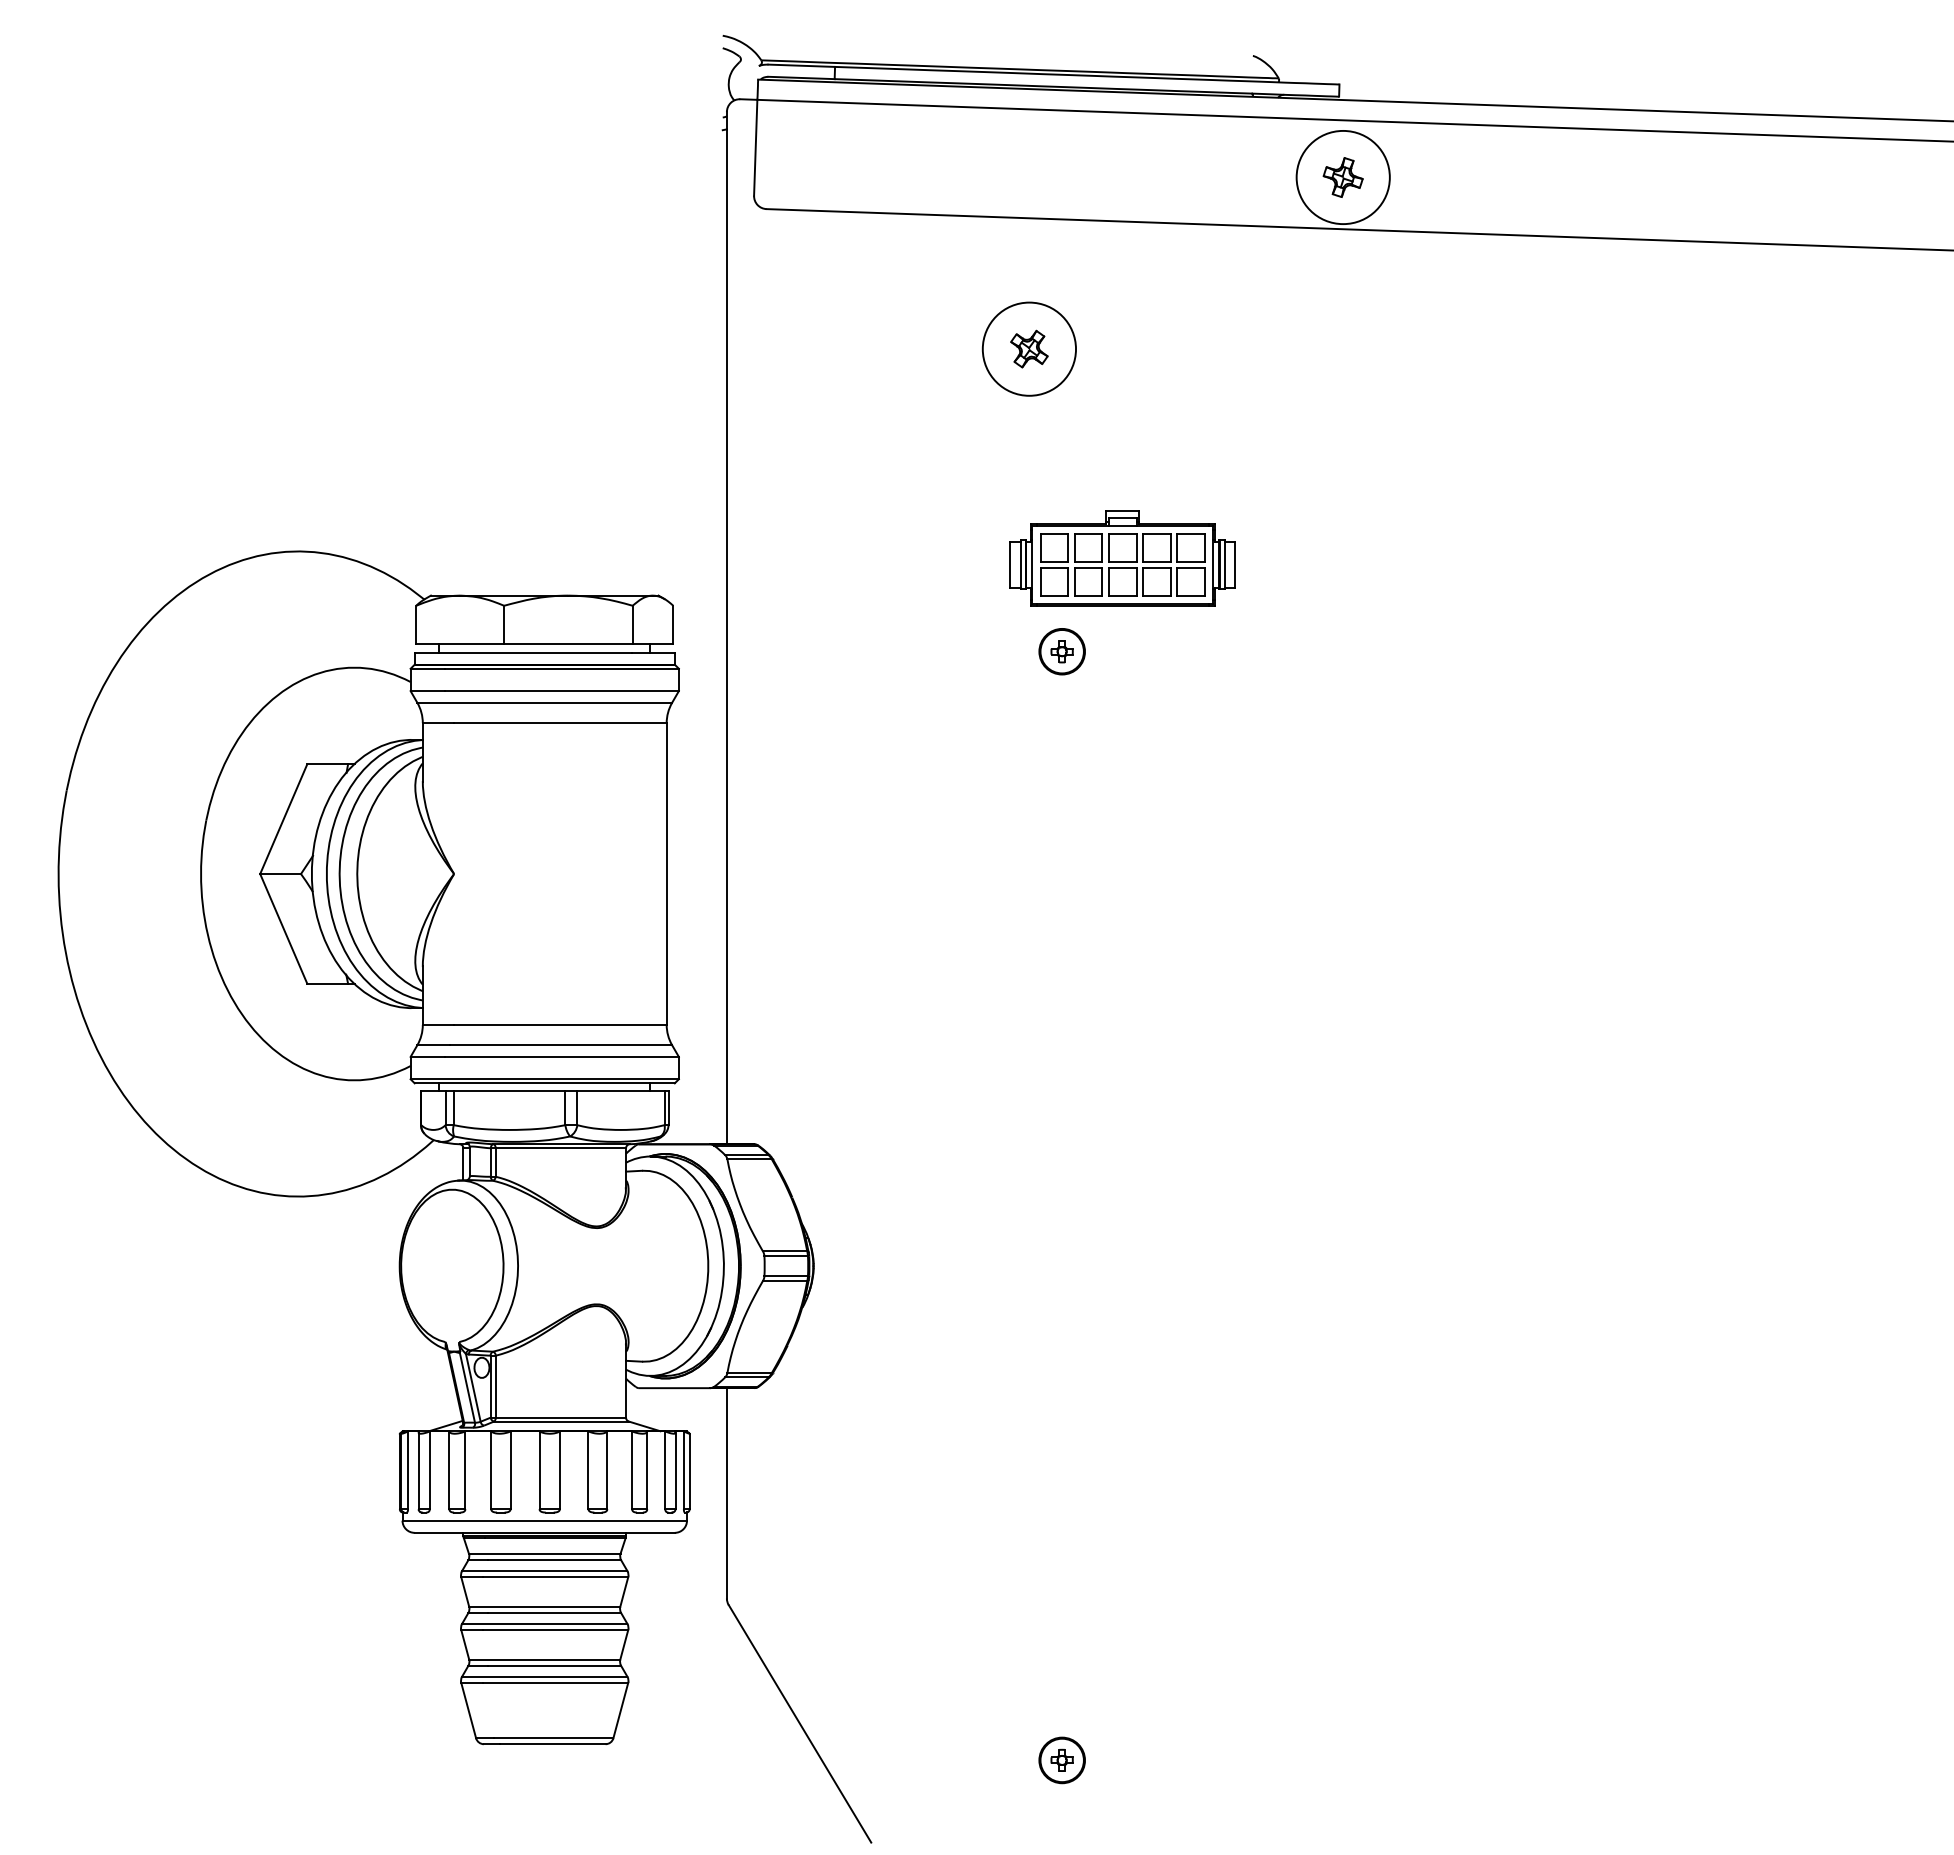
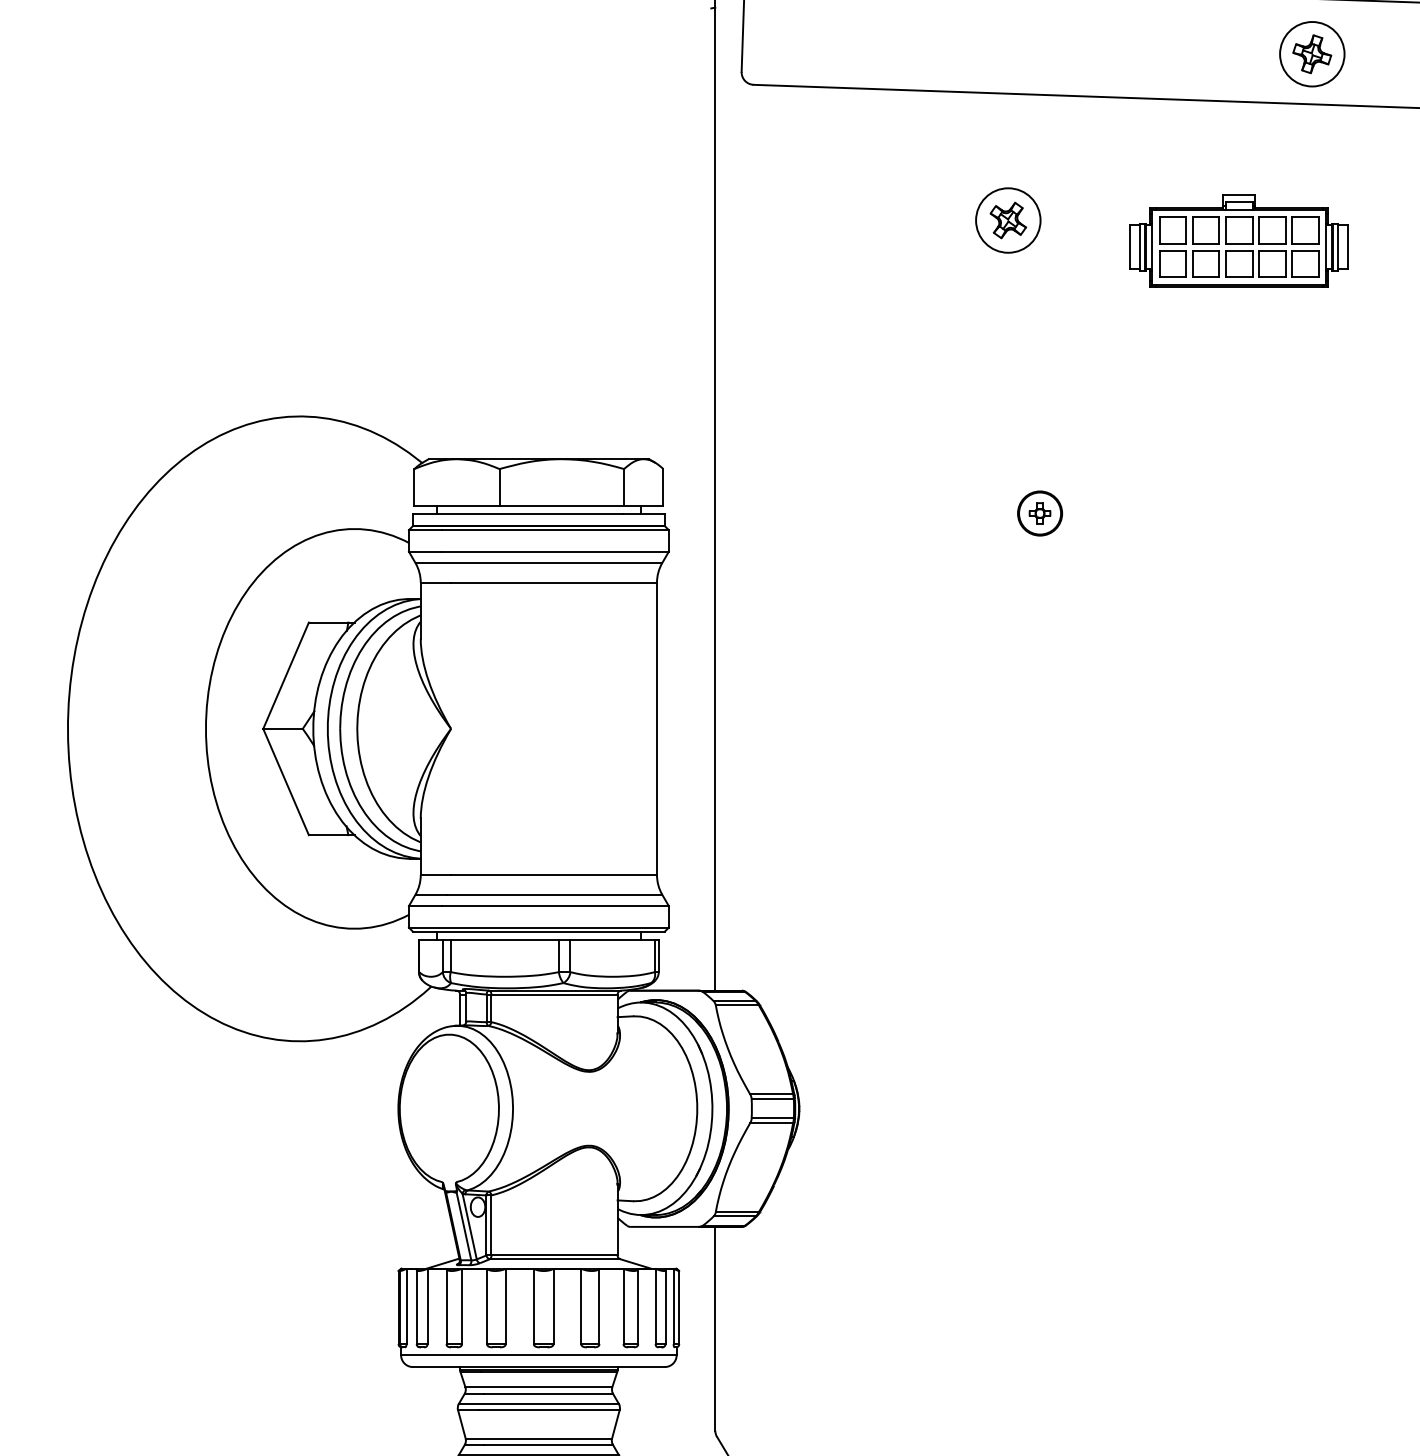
circle: (1342, 177) -> (1311, 54), size x0.71
circle: (1029, 348) -> (1008, 219), size x0.71
part: (1122, 558) -> (1238, 241), moved

